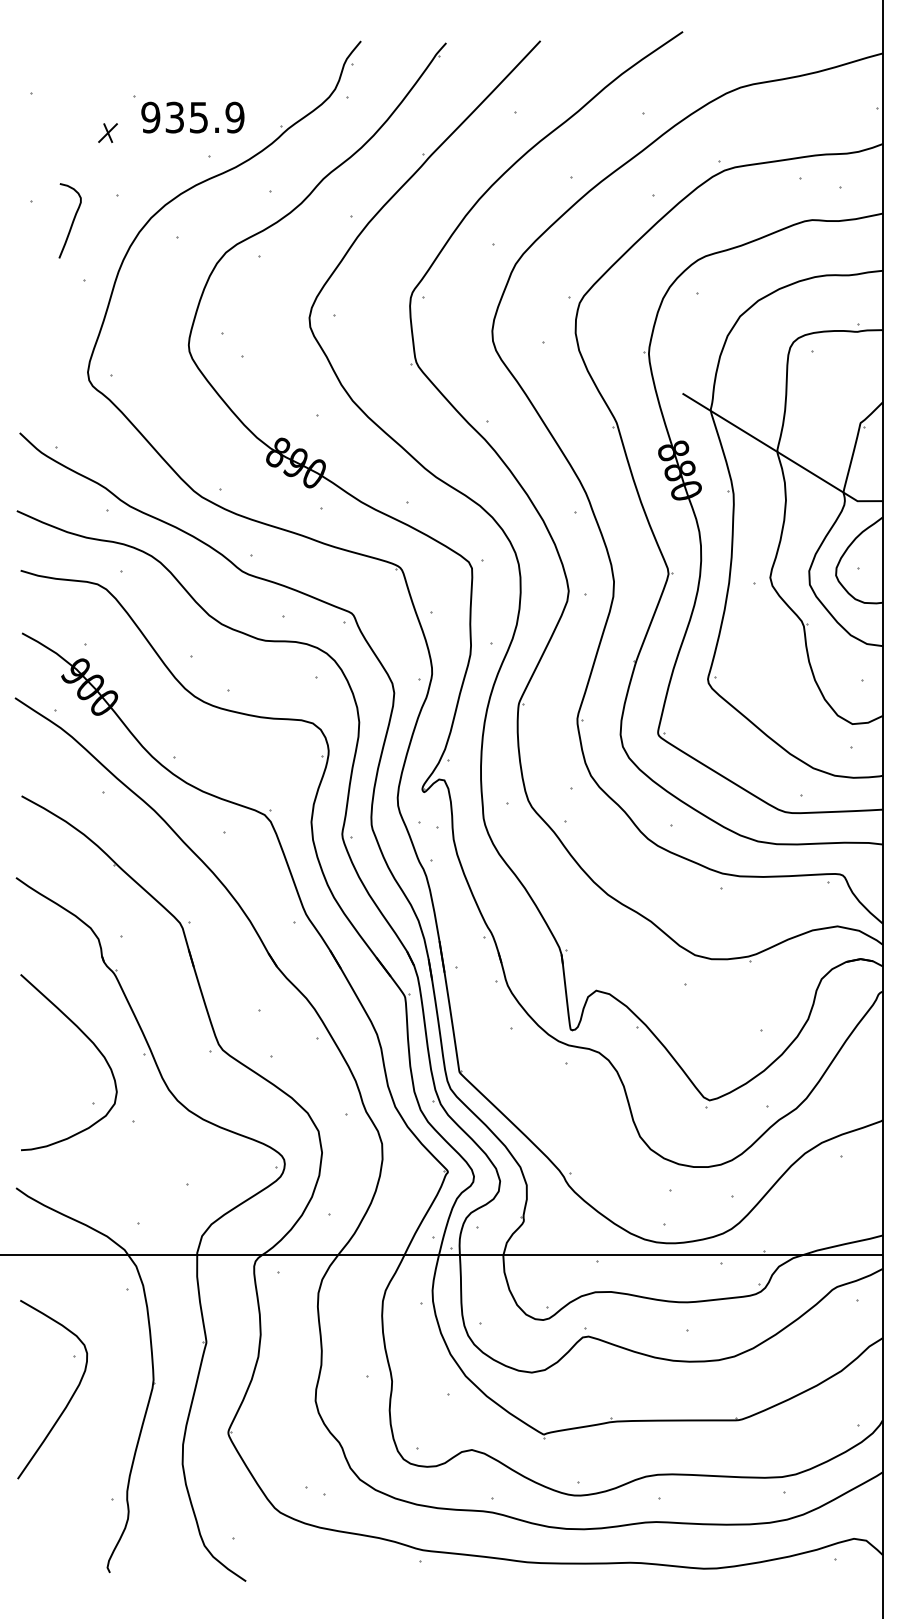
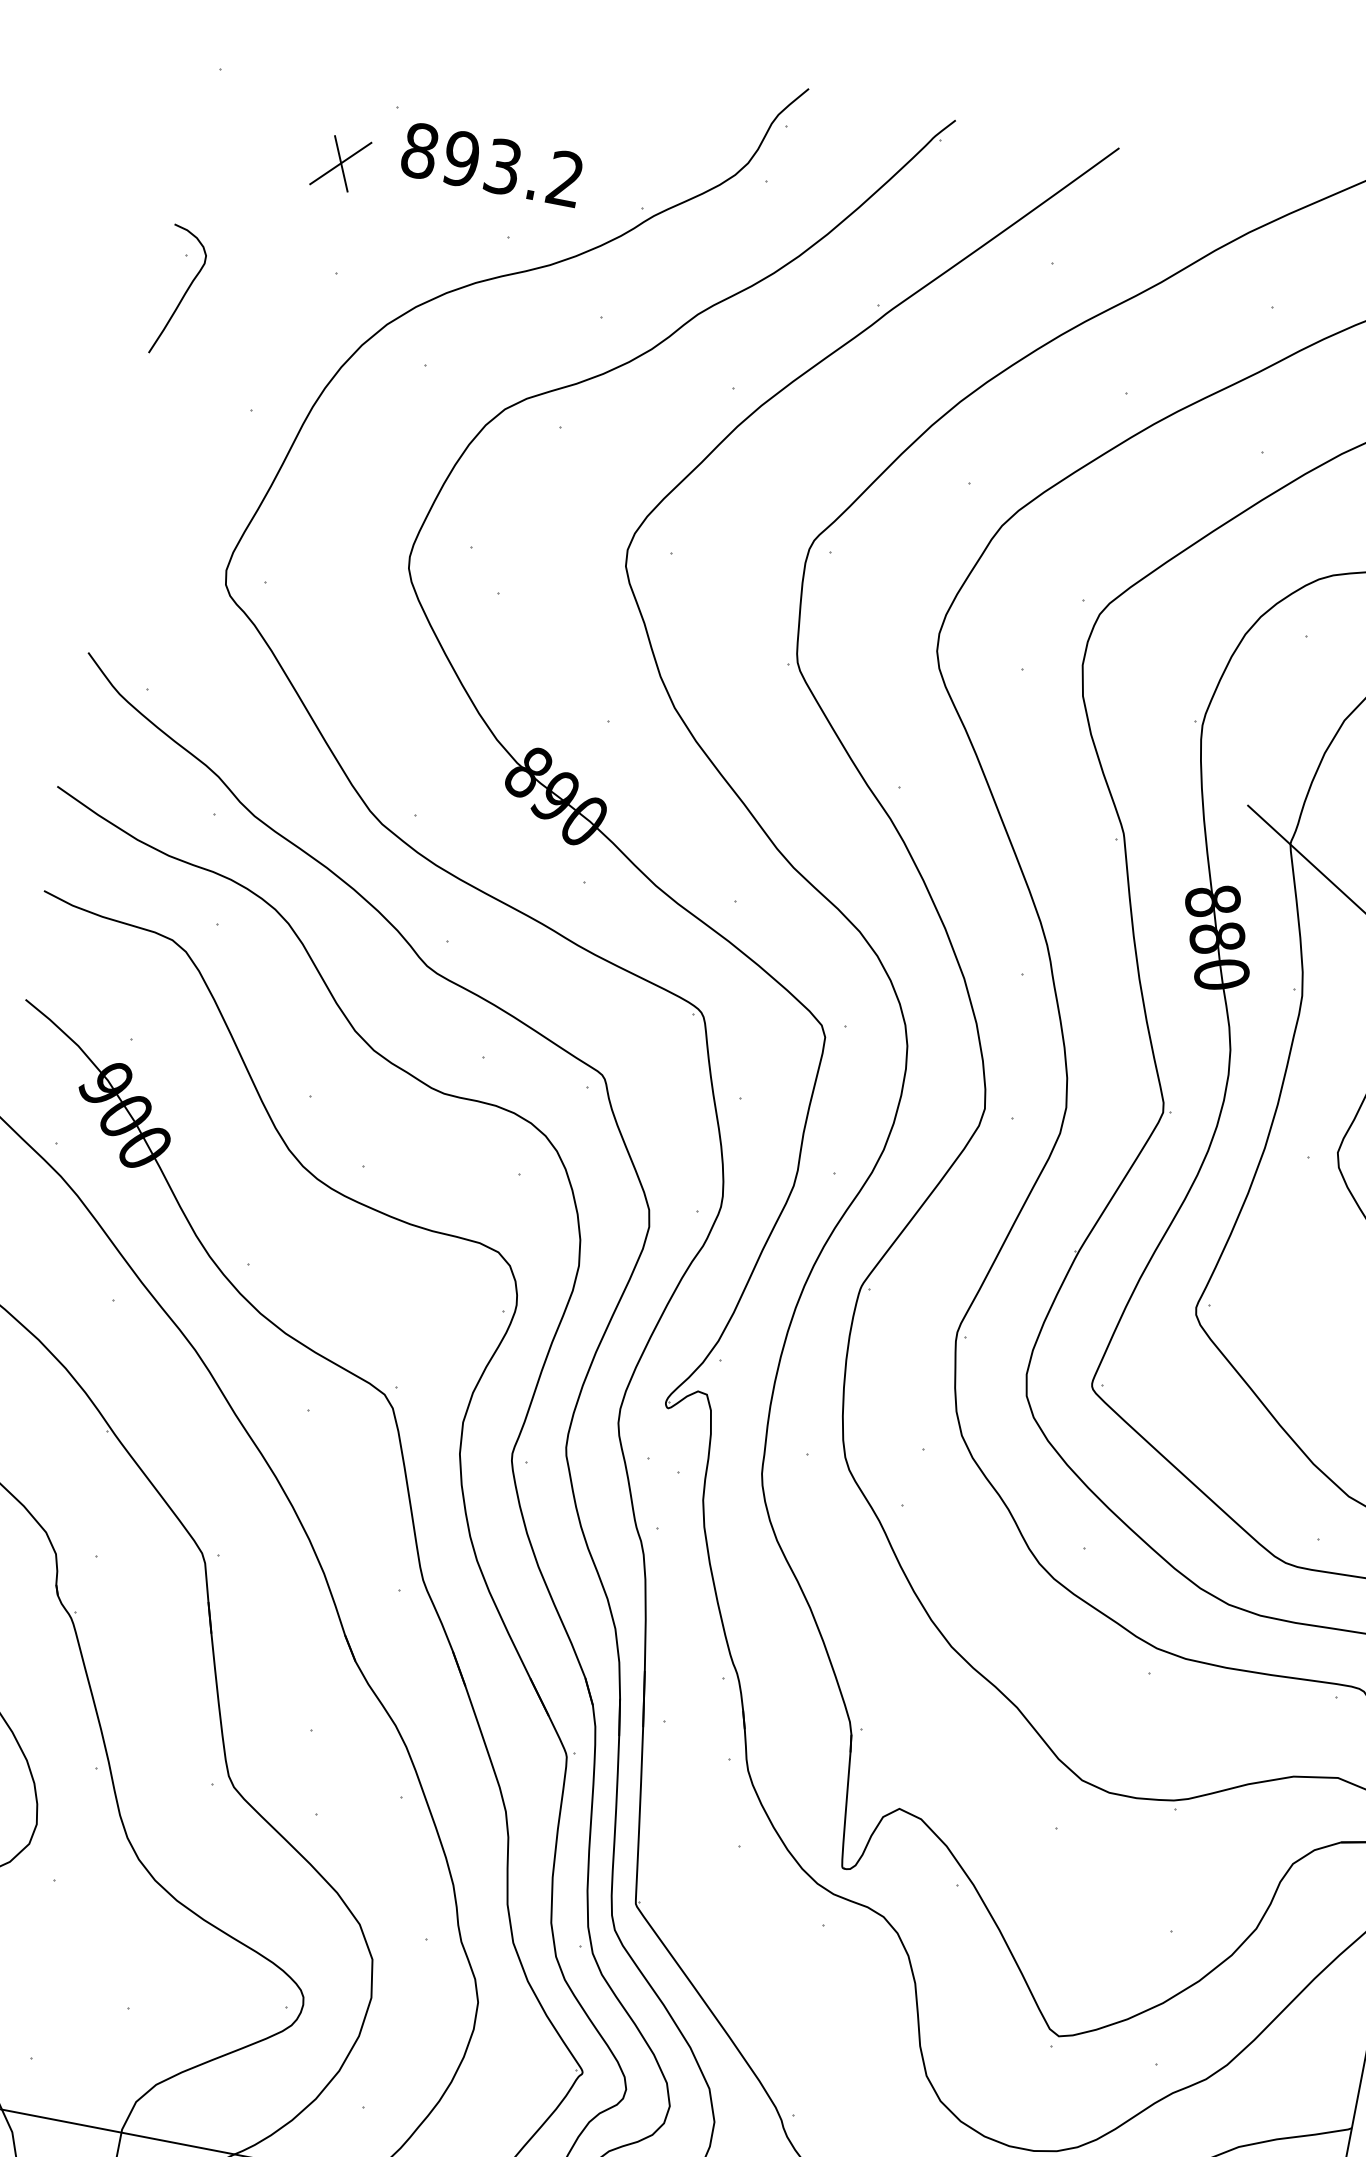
text: (192, 117) -> (492, 164), 935.9 -> 893.2
part: (107, 132) -> (340, 162), size x1.67
curve: (72, 220) -> (184, 291), moved

